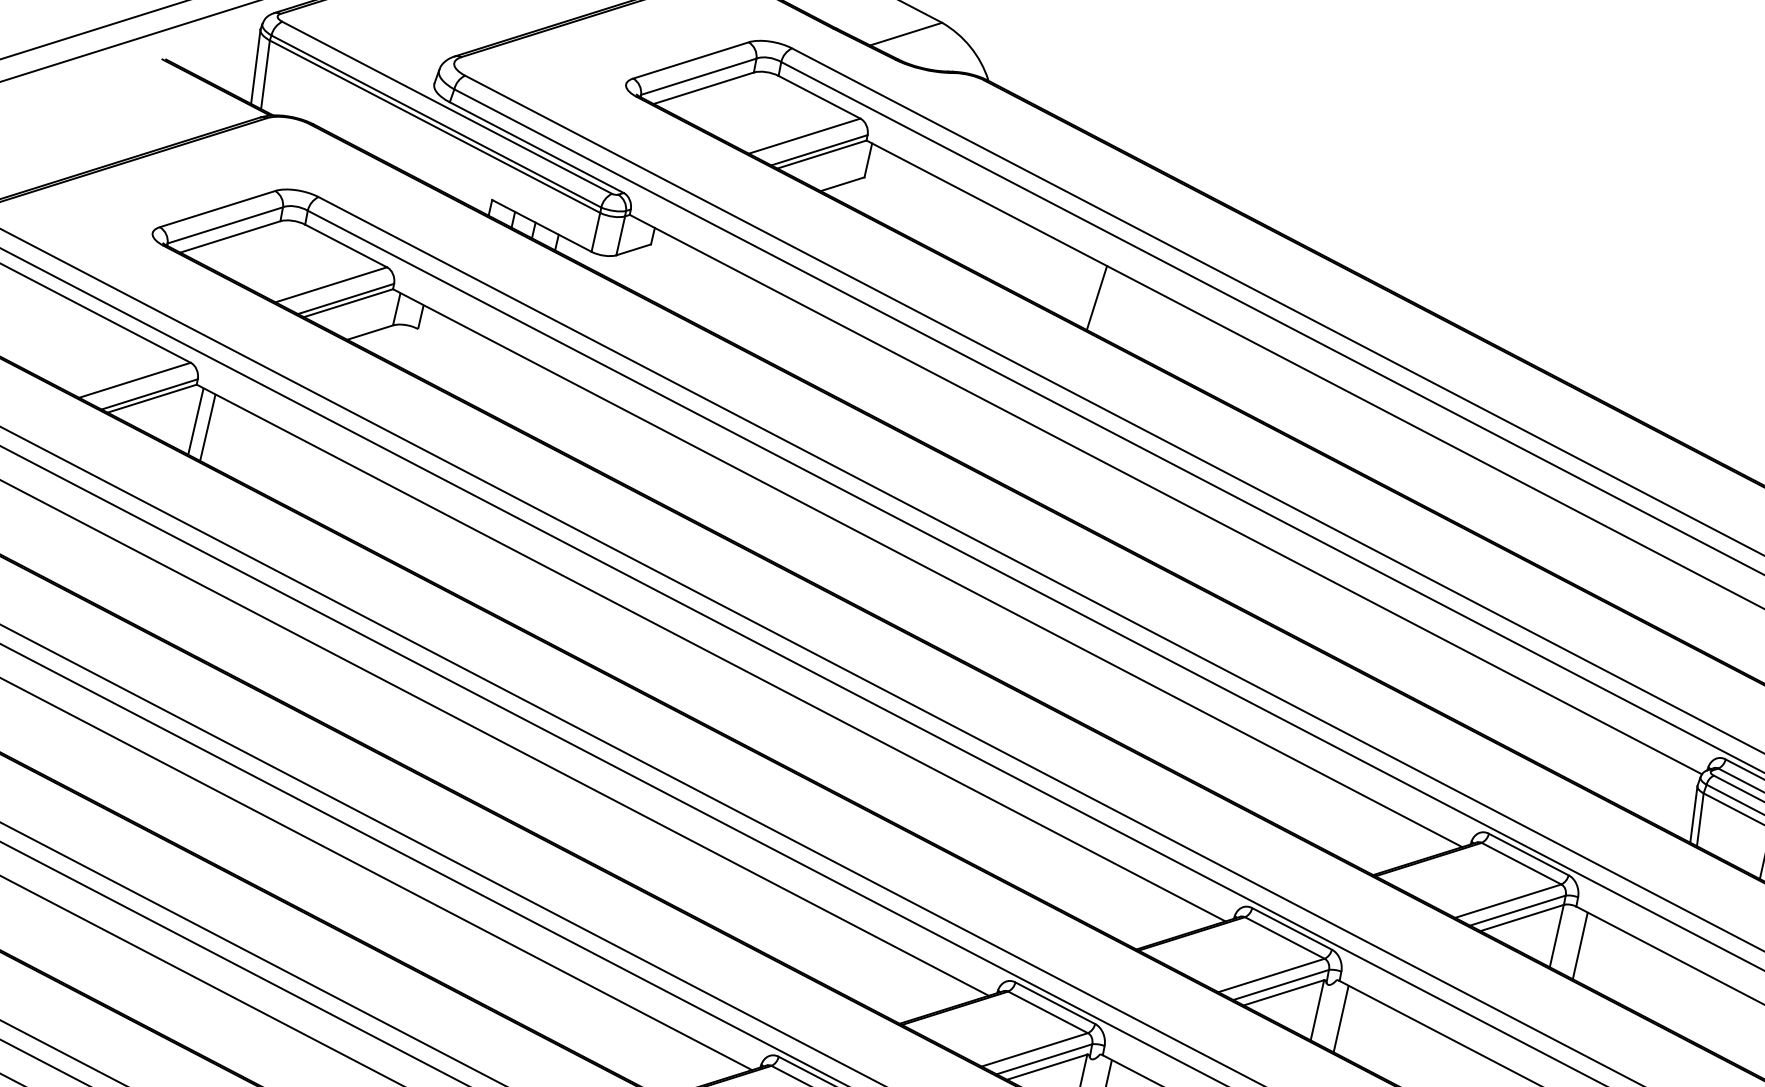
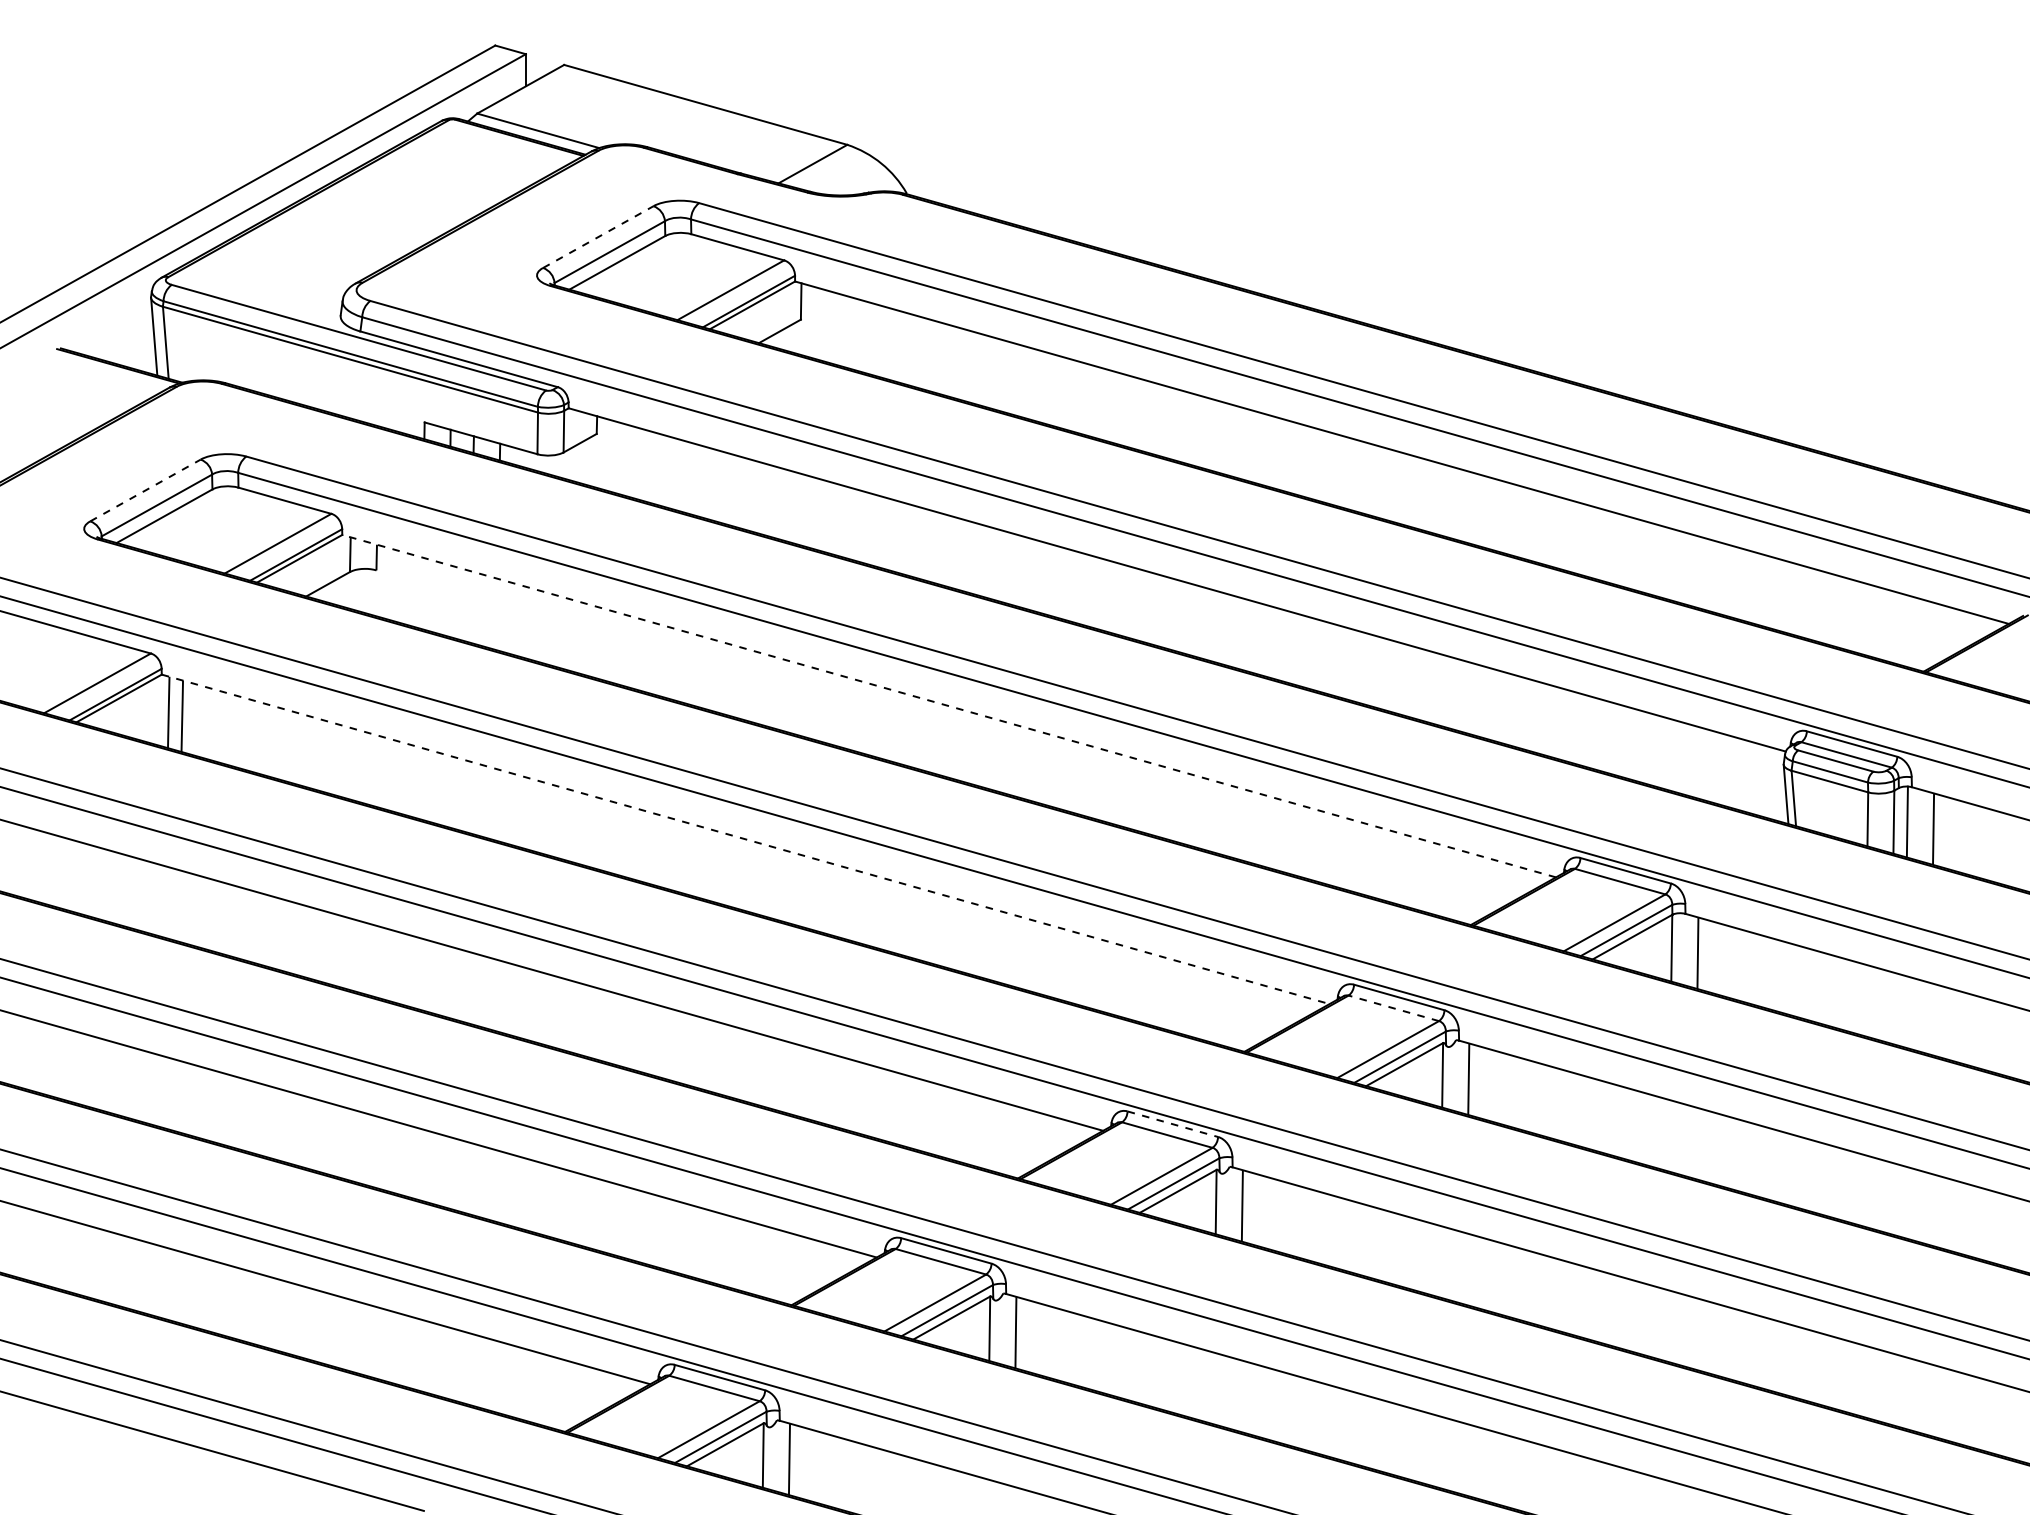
line: (691, 59) -> (598, 236), solid -> dashed
line: (217, 209) -> (145, 490), solid -> dashed
line: (1096, 298) -> (1064, 393), removed
line: (927, 568) -> (949, 706), solid -> dashed
line: (710, 653) -> (745, 839), solid -> dashed
line: (1284, 938) -> (1393, 1008), solid -> dashed
line: (1054, 1003) -> (1172, 1124), solid -> dashed

